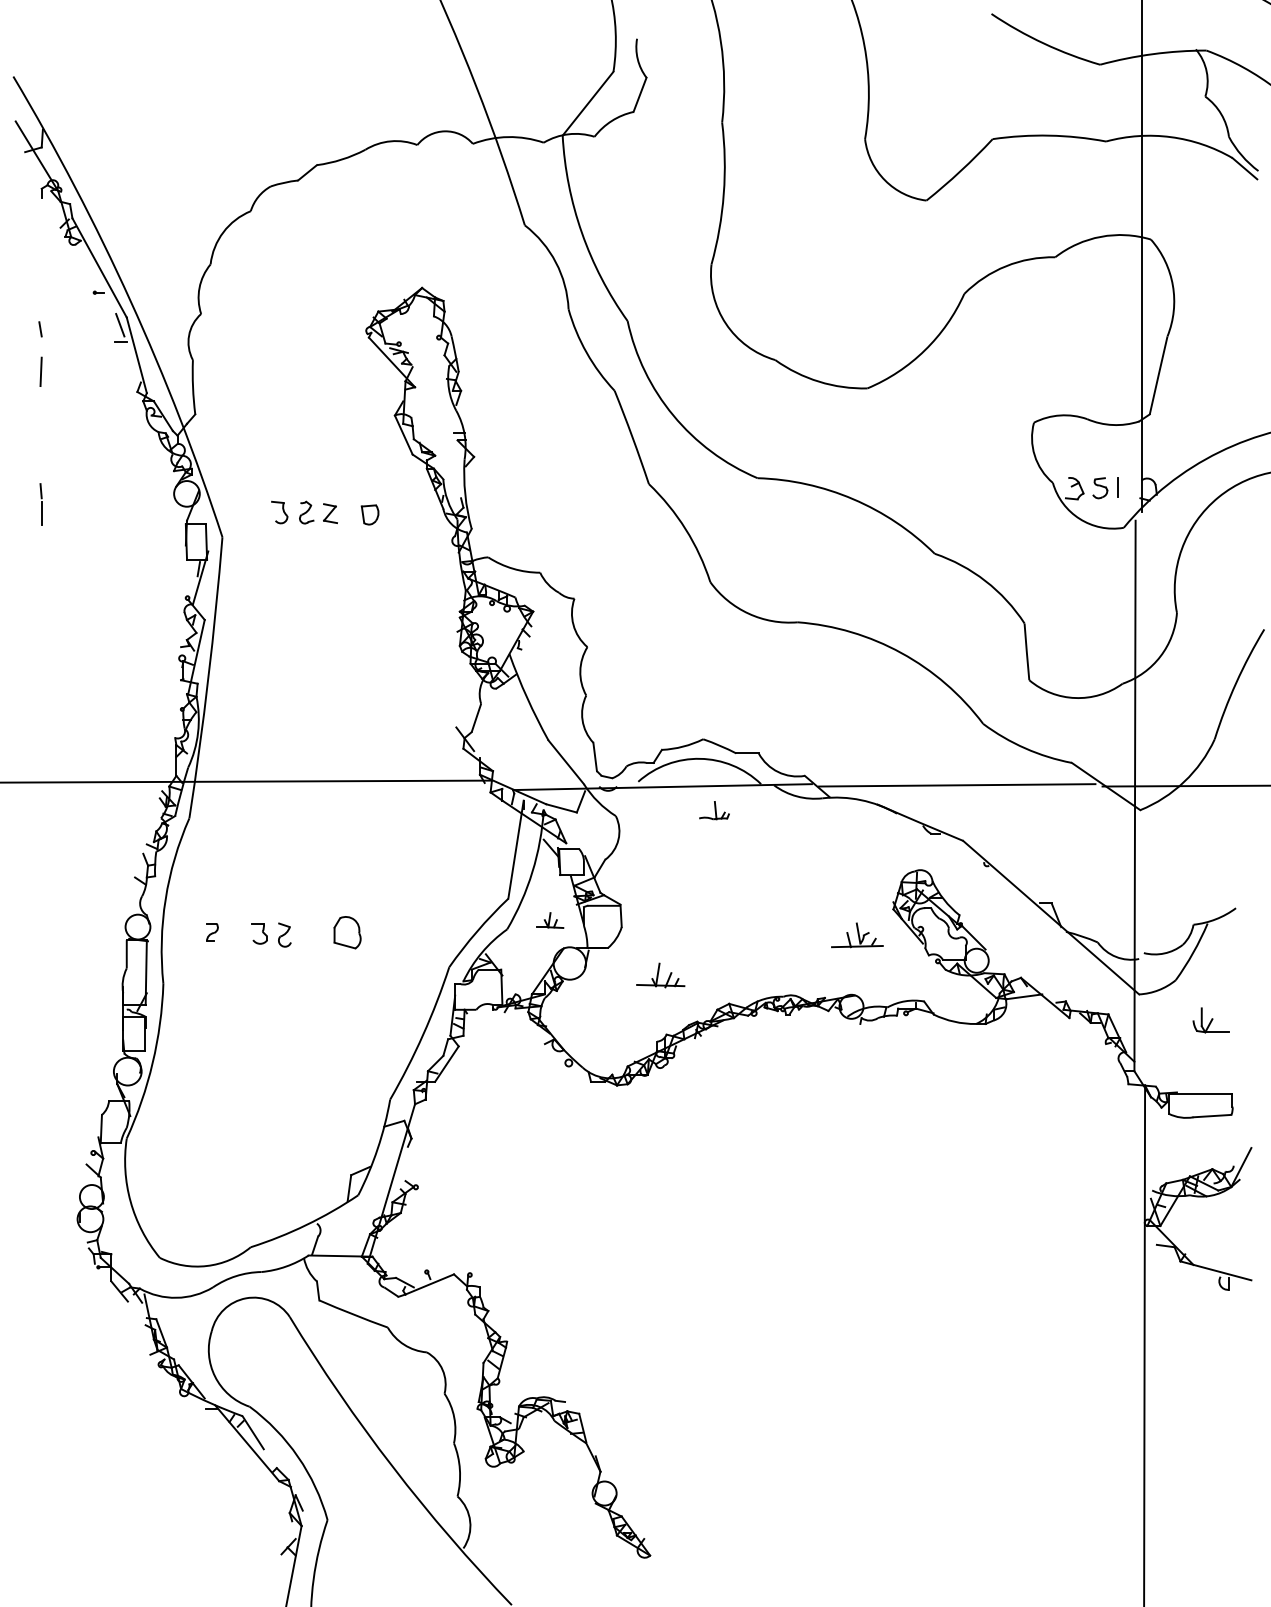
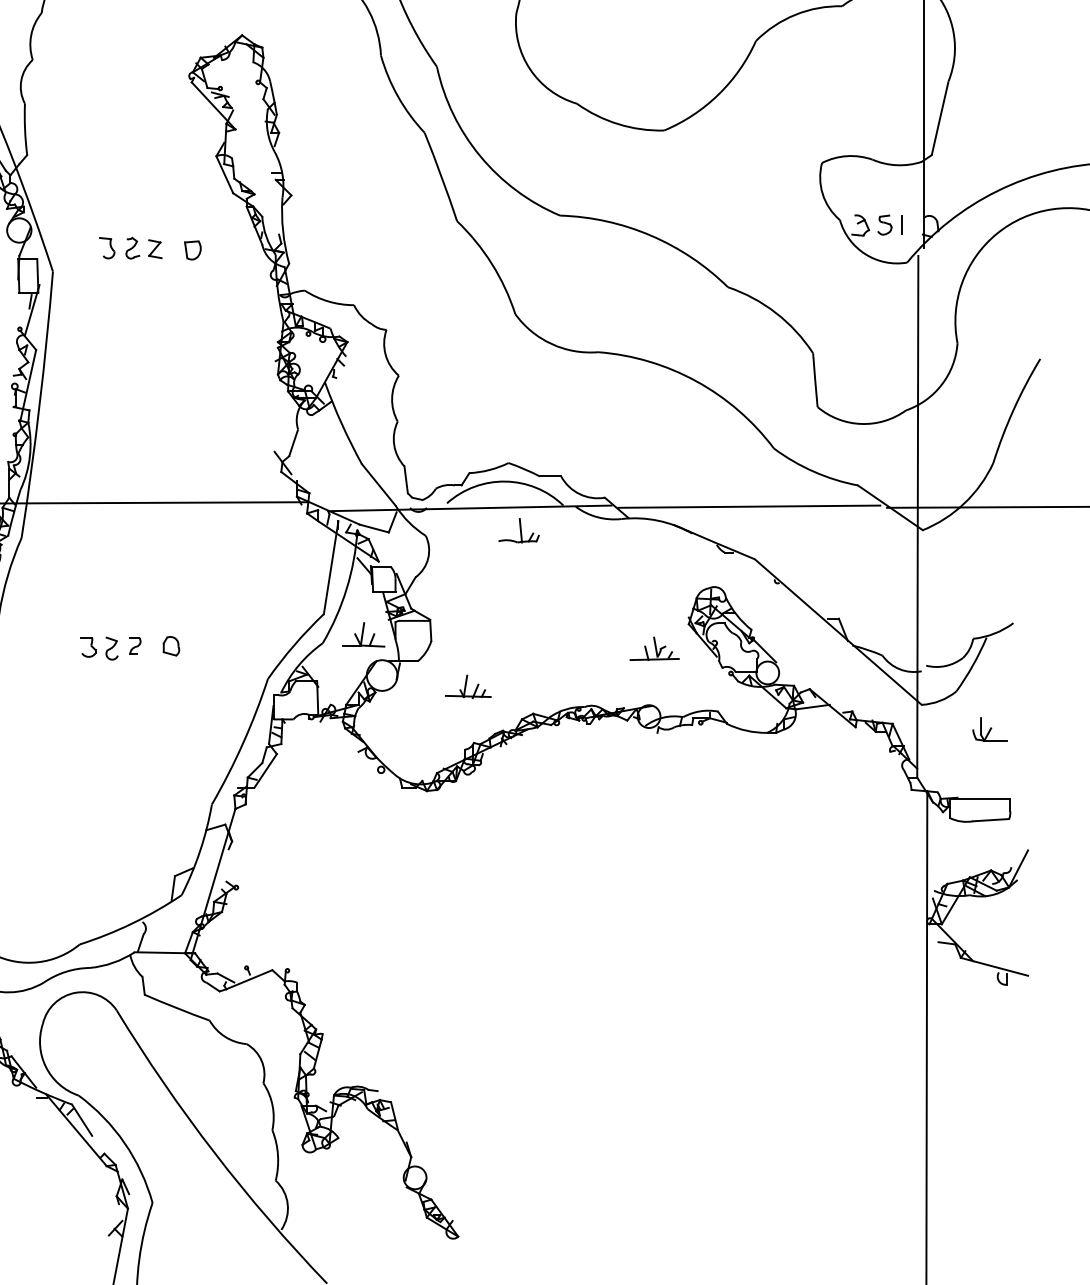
part: (714, 810) -> (519, 530), size x1.43
part: (549, 920) -> (362, 634), size x1.67
part: (212, 932) -> (135, 646), moved
part: (347, 932) -> (171, 646), size x0.62

